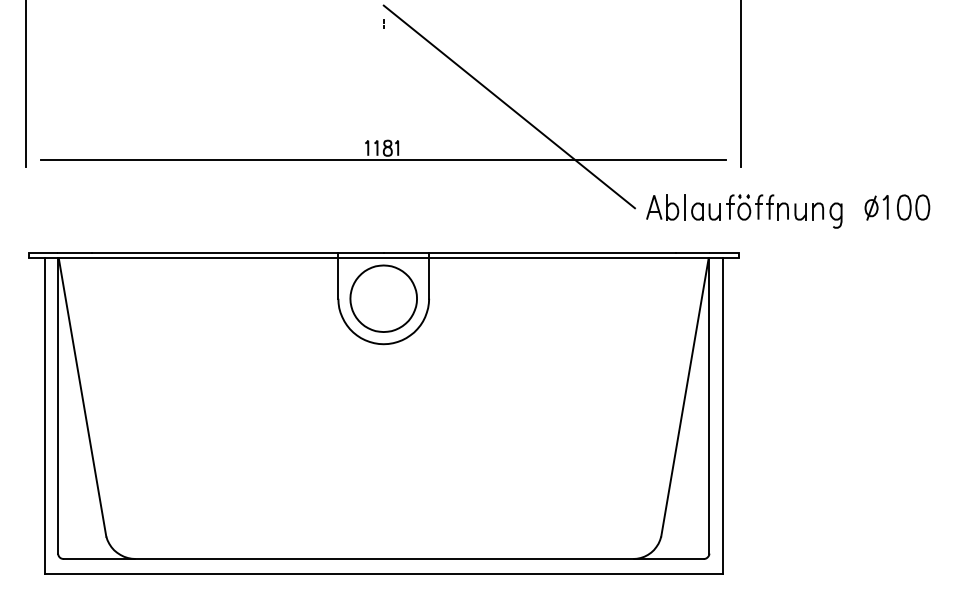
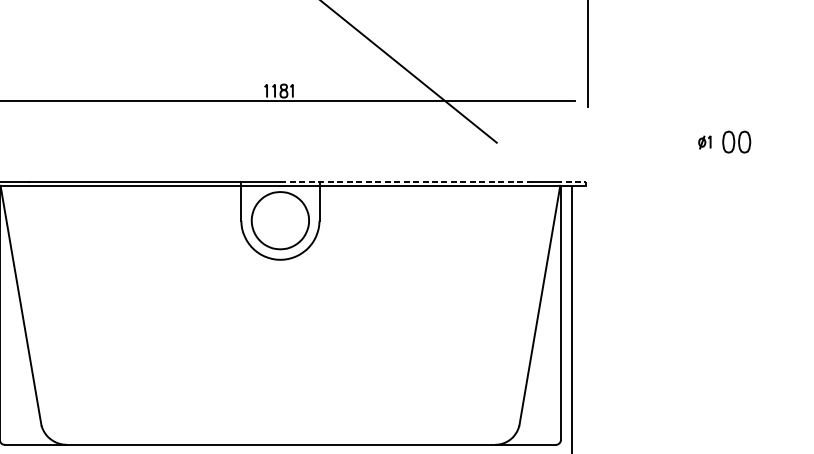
part: (876, 207) -> (704, 142), size x0.6
part: (744, 211) -> (591, 145), removed
line: (530, 253) -> (406, 181), solid -> dashed
line: (727, 253) -> (576, 181), solid -> dashed

